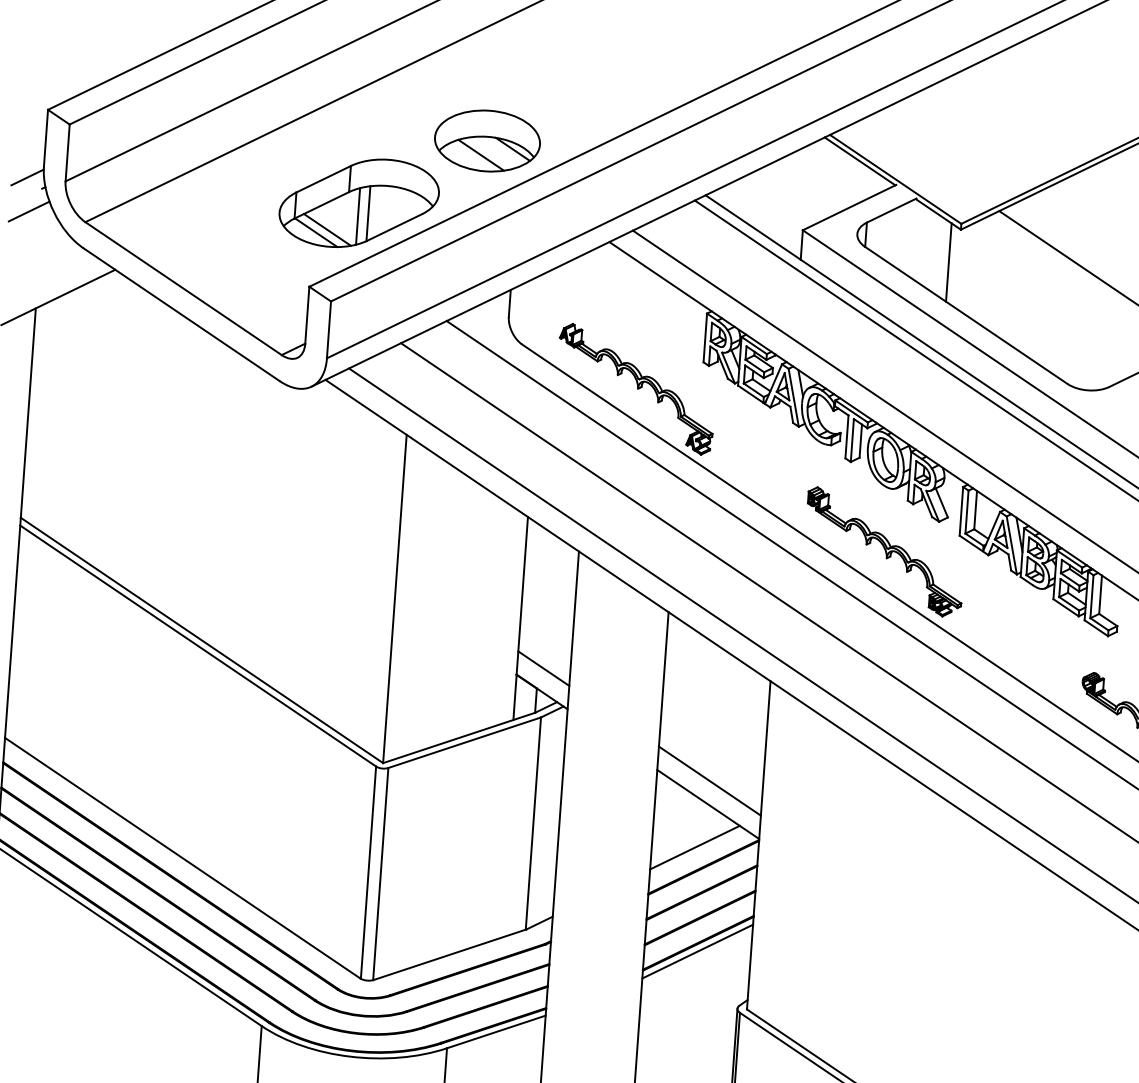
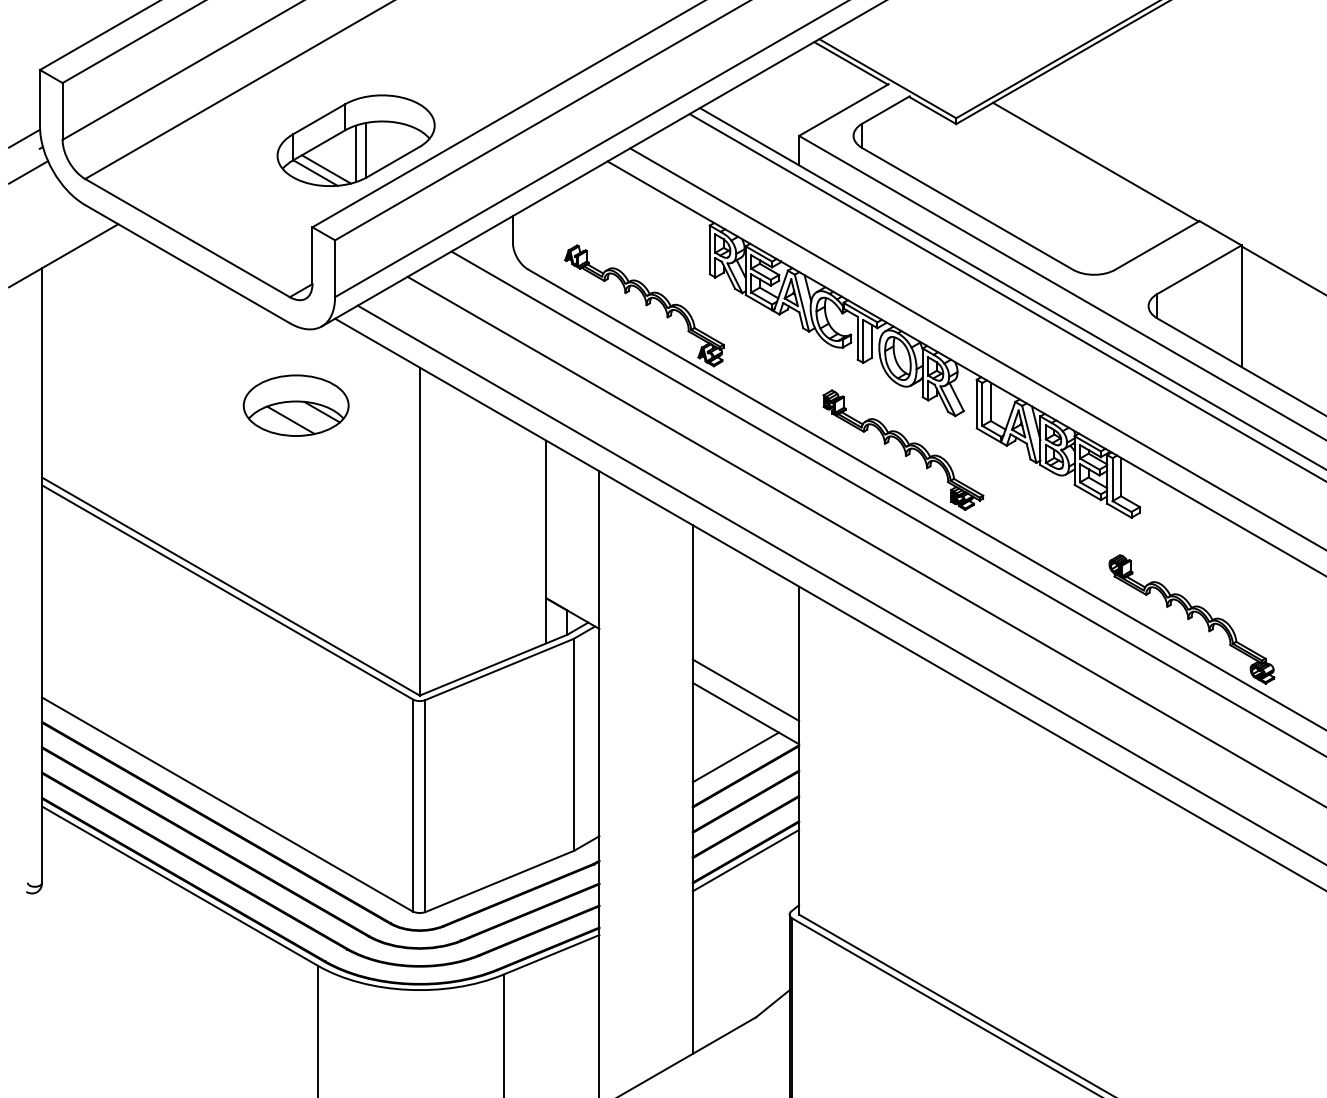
part: (486, 140) -> (295, 405), moved
line: (948, 262) -> (946, 157), removed
line: (543, 667) -> (572, 589), removed

